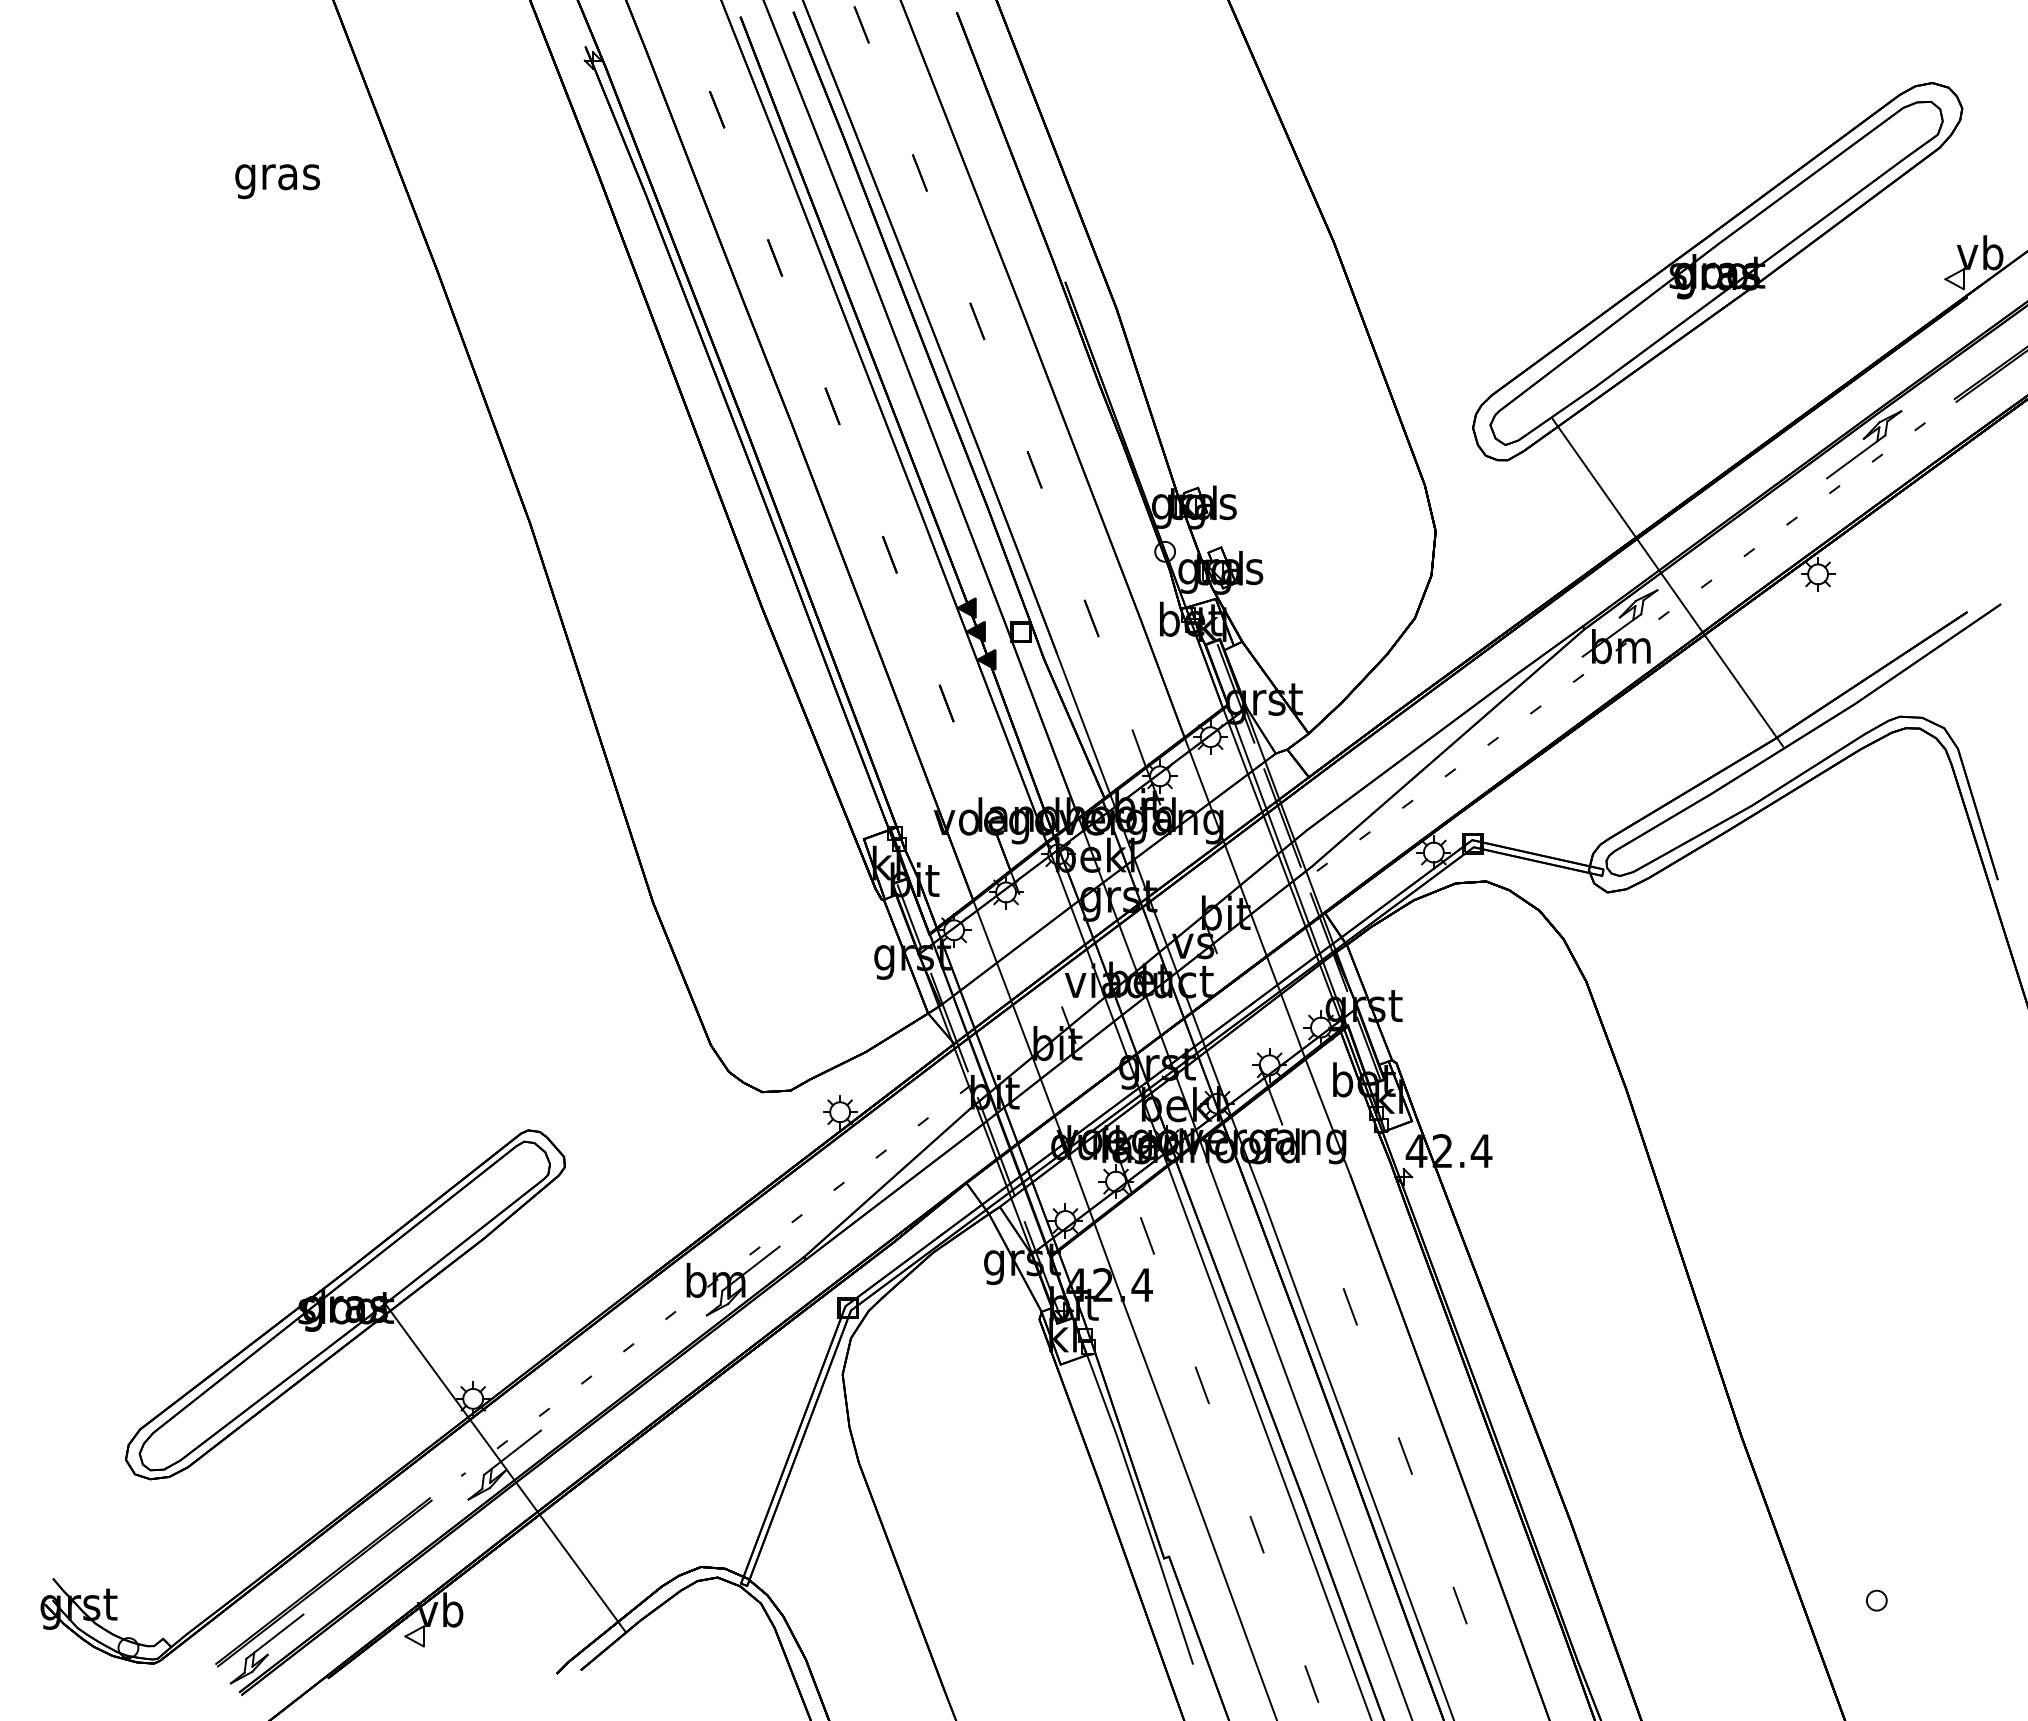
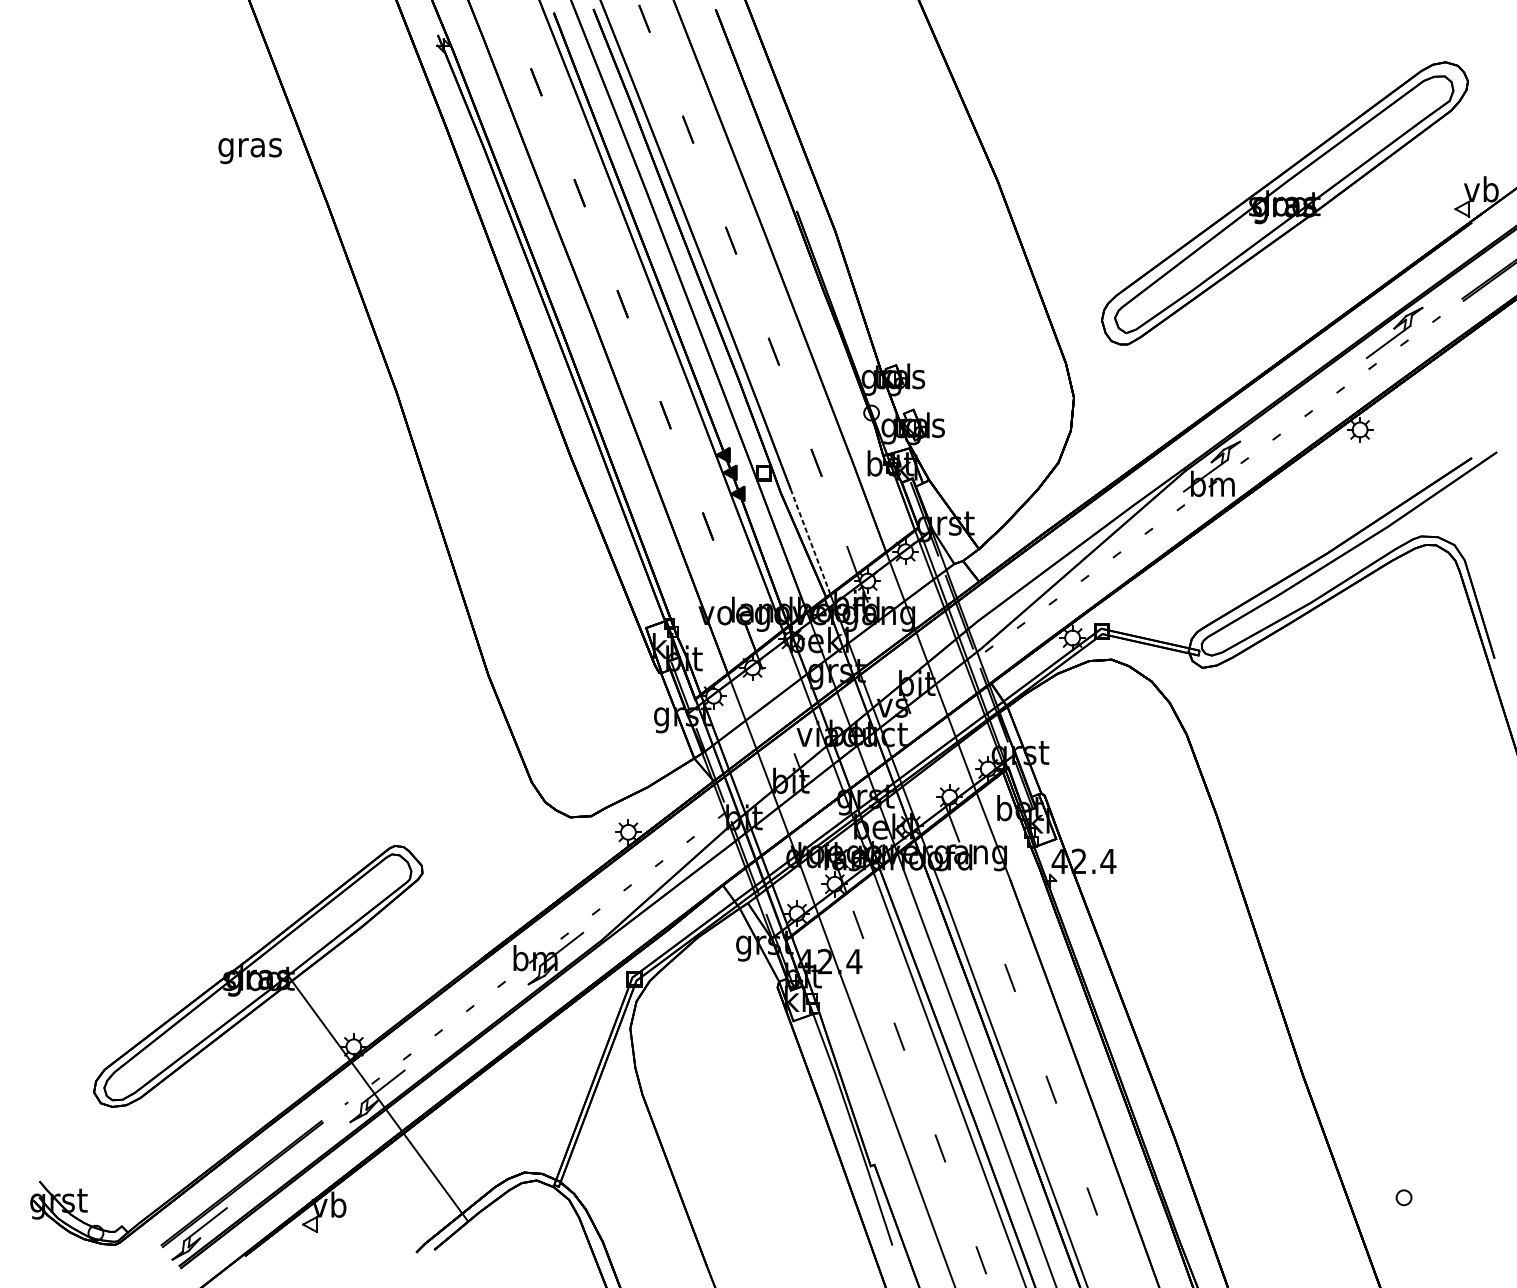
text: (277, 181) -> (250, 150), moved
line: (1667, 582) -> (1247, 436), removed
line: (1083, 724) -> (810, 542), solid -> dashed

